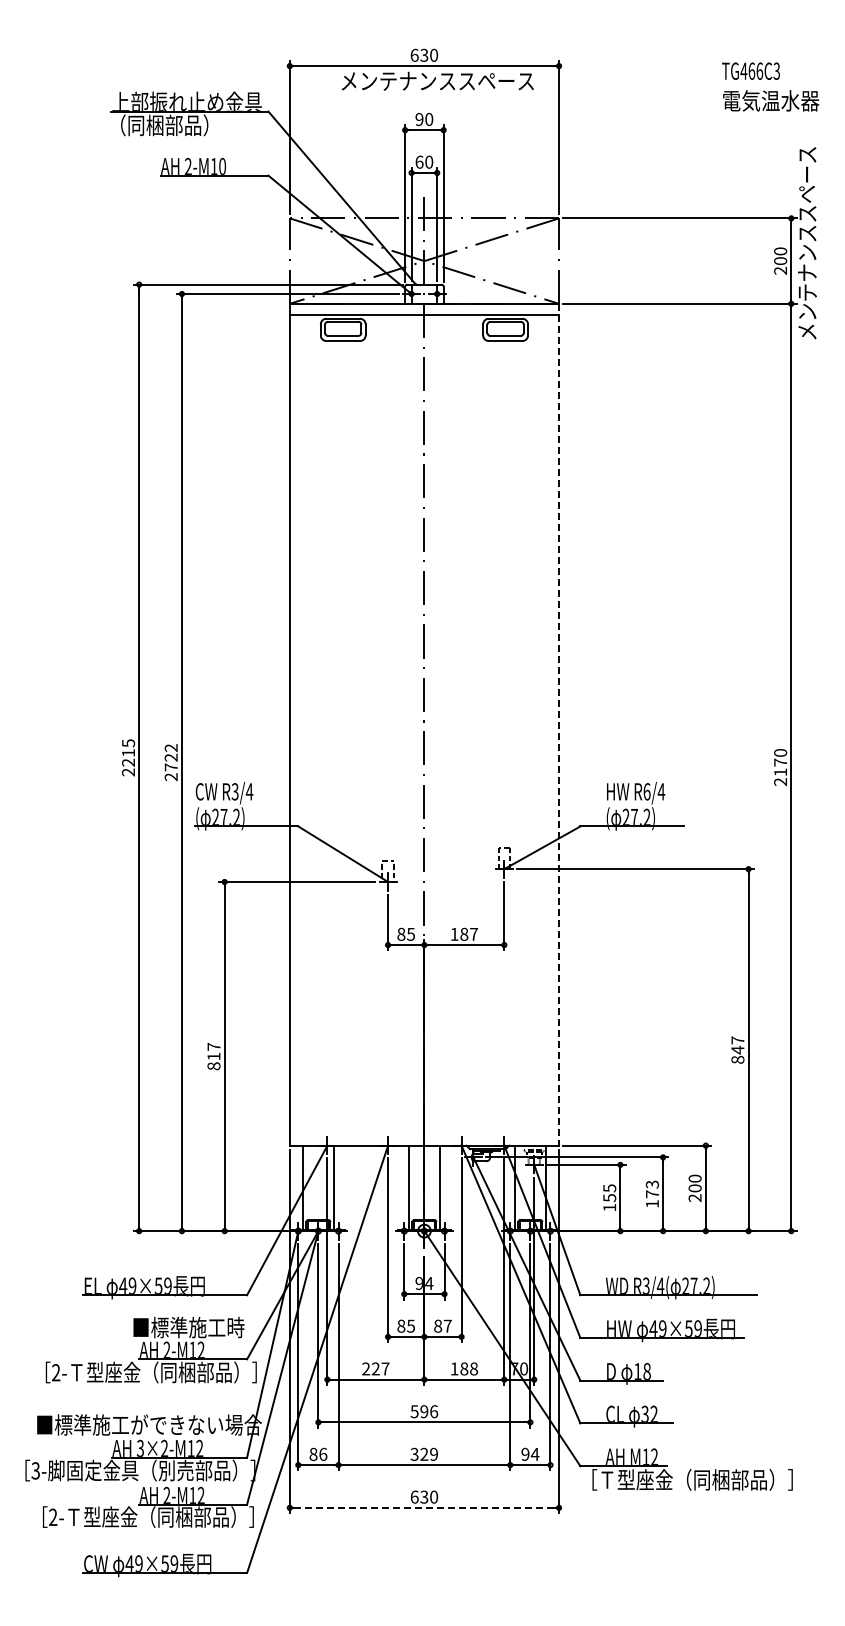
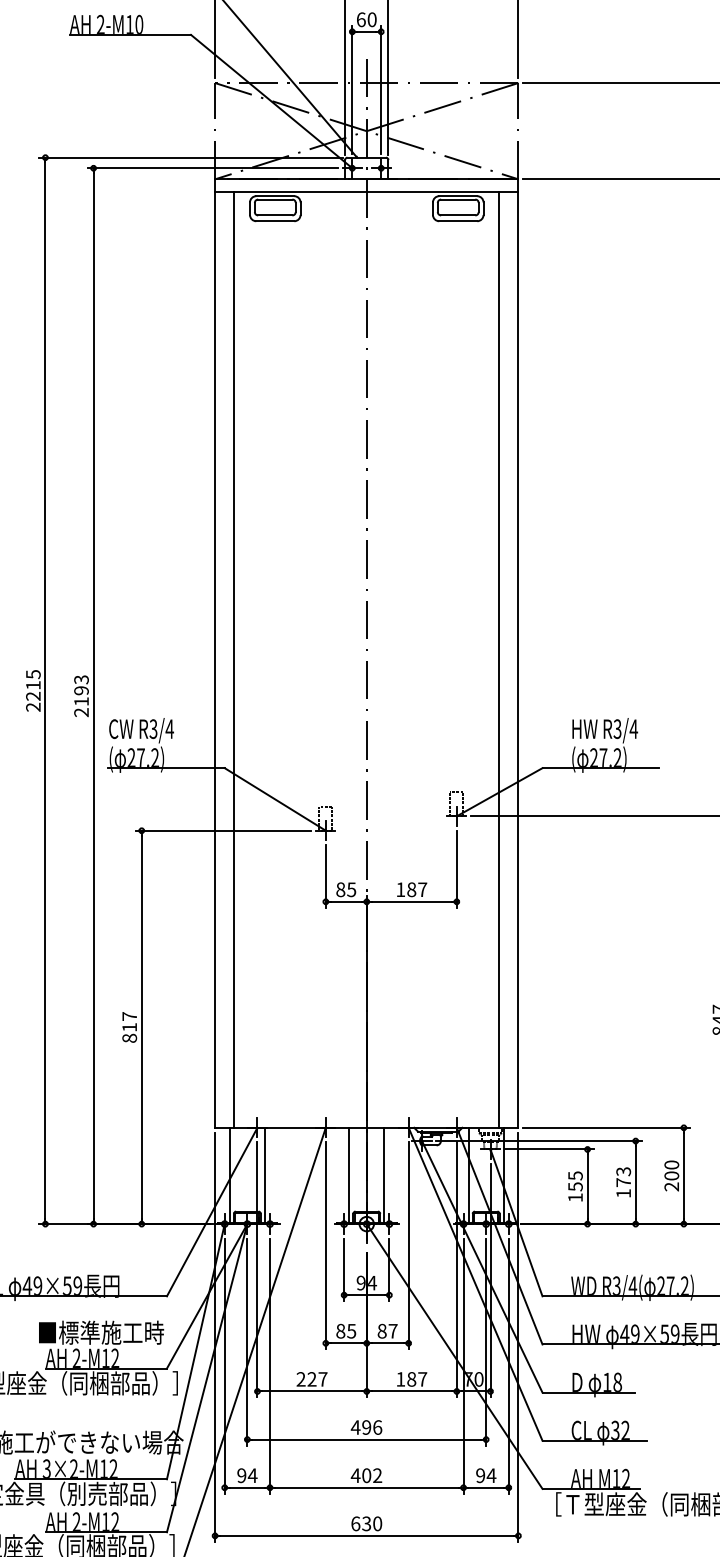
line: (559, 724) -> (518, 653), dashed -> solid
line: (306, 729) -> (233, 658), added
line: (541, 729) -> (498, 658), added
text: (170, 757) -> (80, 690), 2722 -> 2193
text: (646, 791) -> (616, 728), R6/4 -> R3/4
text: (474, 1368) -> (423, 1378), 188 -> 187
text: (414, 1411) -> (355, 1427), 596 -> 496
text: (318, 1453) -> (247, 1474), 86 -> 94
text: (424, 1453) -> (366, 1474), 329 -> 402
line: (424, 1507) -> (366, 1535), dashed -> solid

